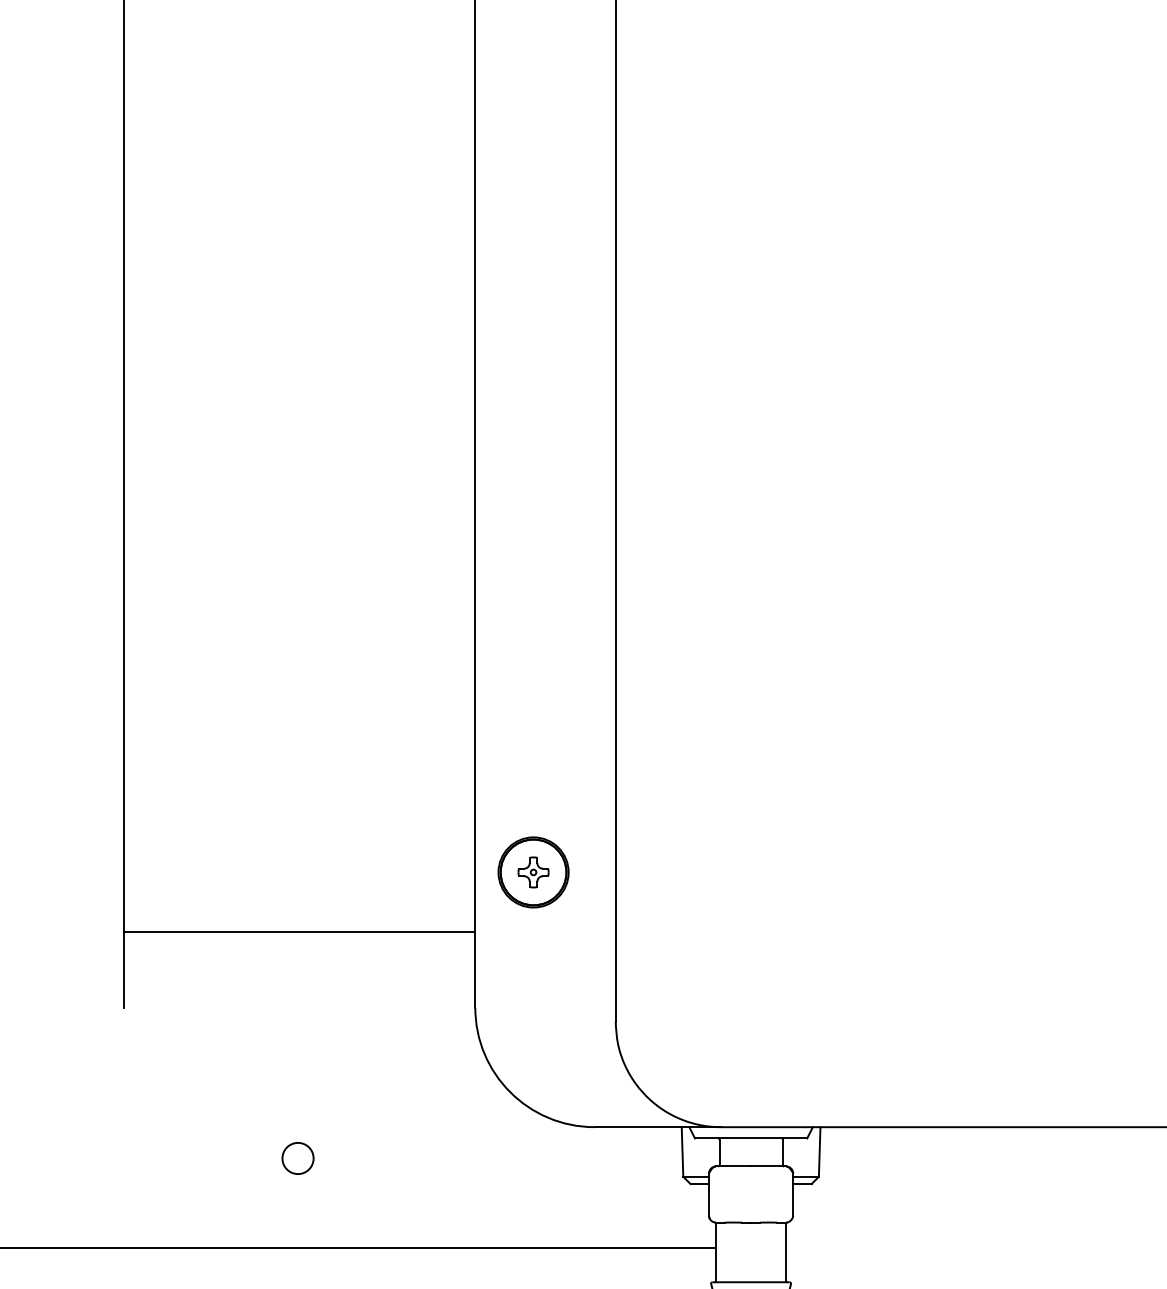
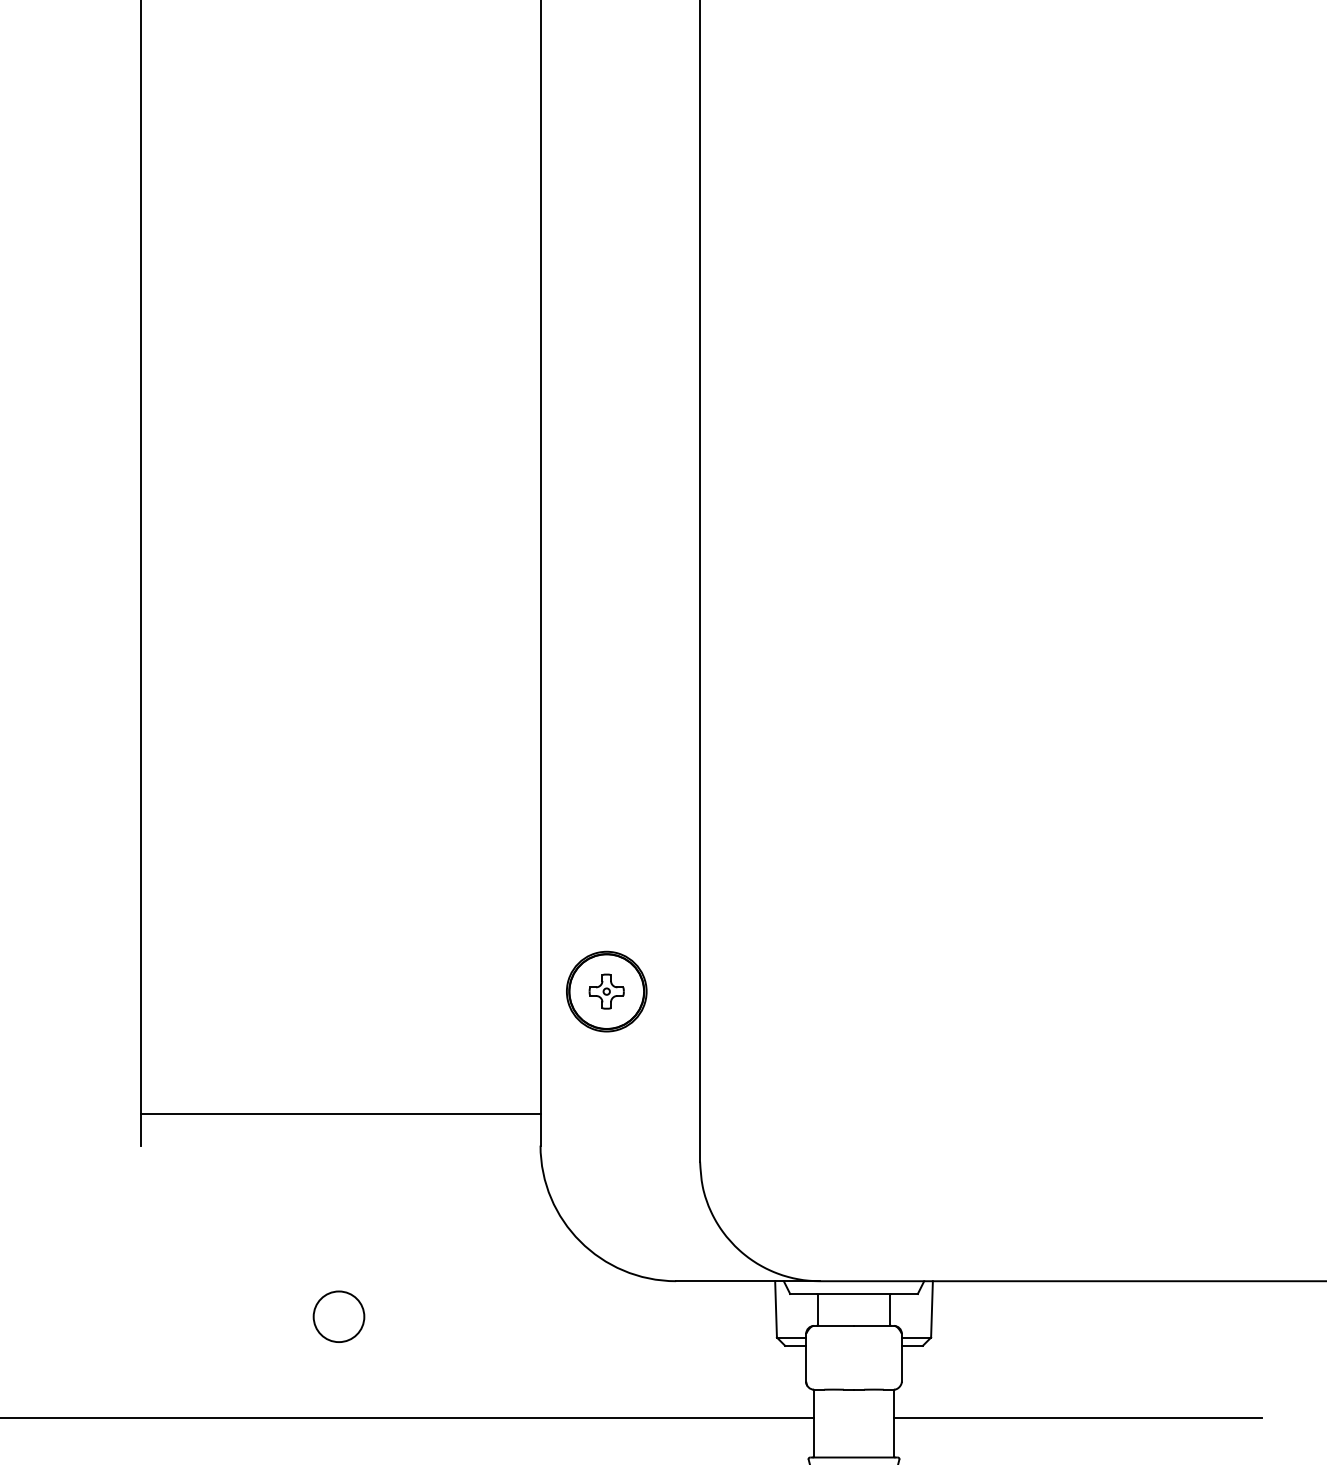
line: (299, 932) -> (340, 1114), moved
circle: (297, 1158) -> (338, 1316), size x1.43
line: (948, 1247) -> (1078, 1417), added

